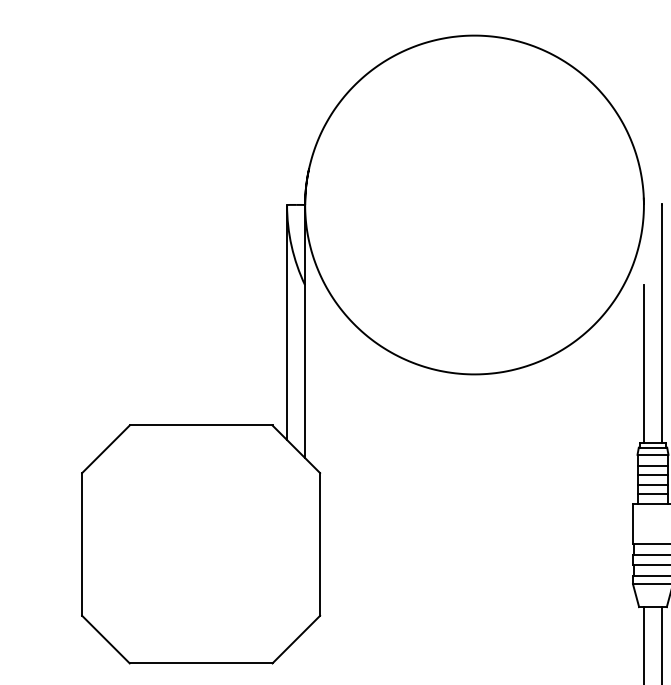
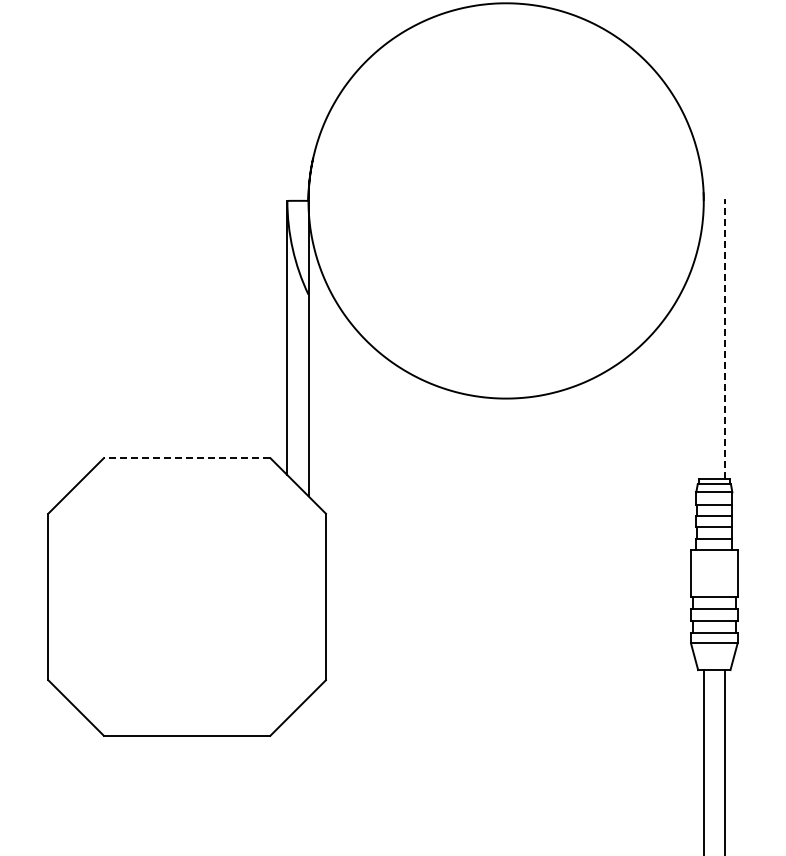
line: (661, 323) -> (724, 339), solid -> dashed
line: (643, 364) -> (703, 386), removed
line: (200, 425) -> (186, 458), solid -> dashed

